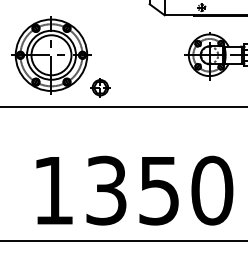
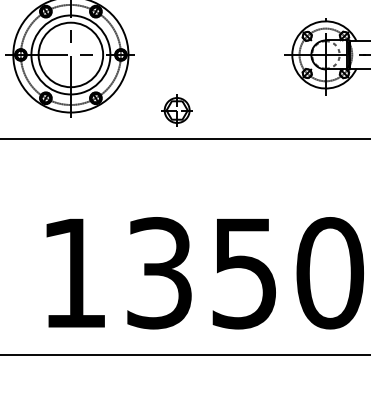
part: (100, 87) -> (177, 110), moved

